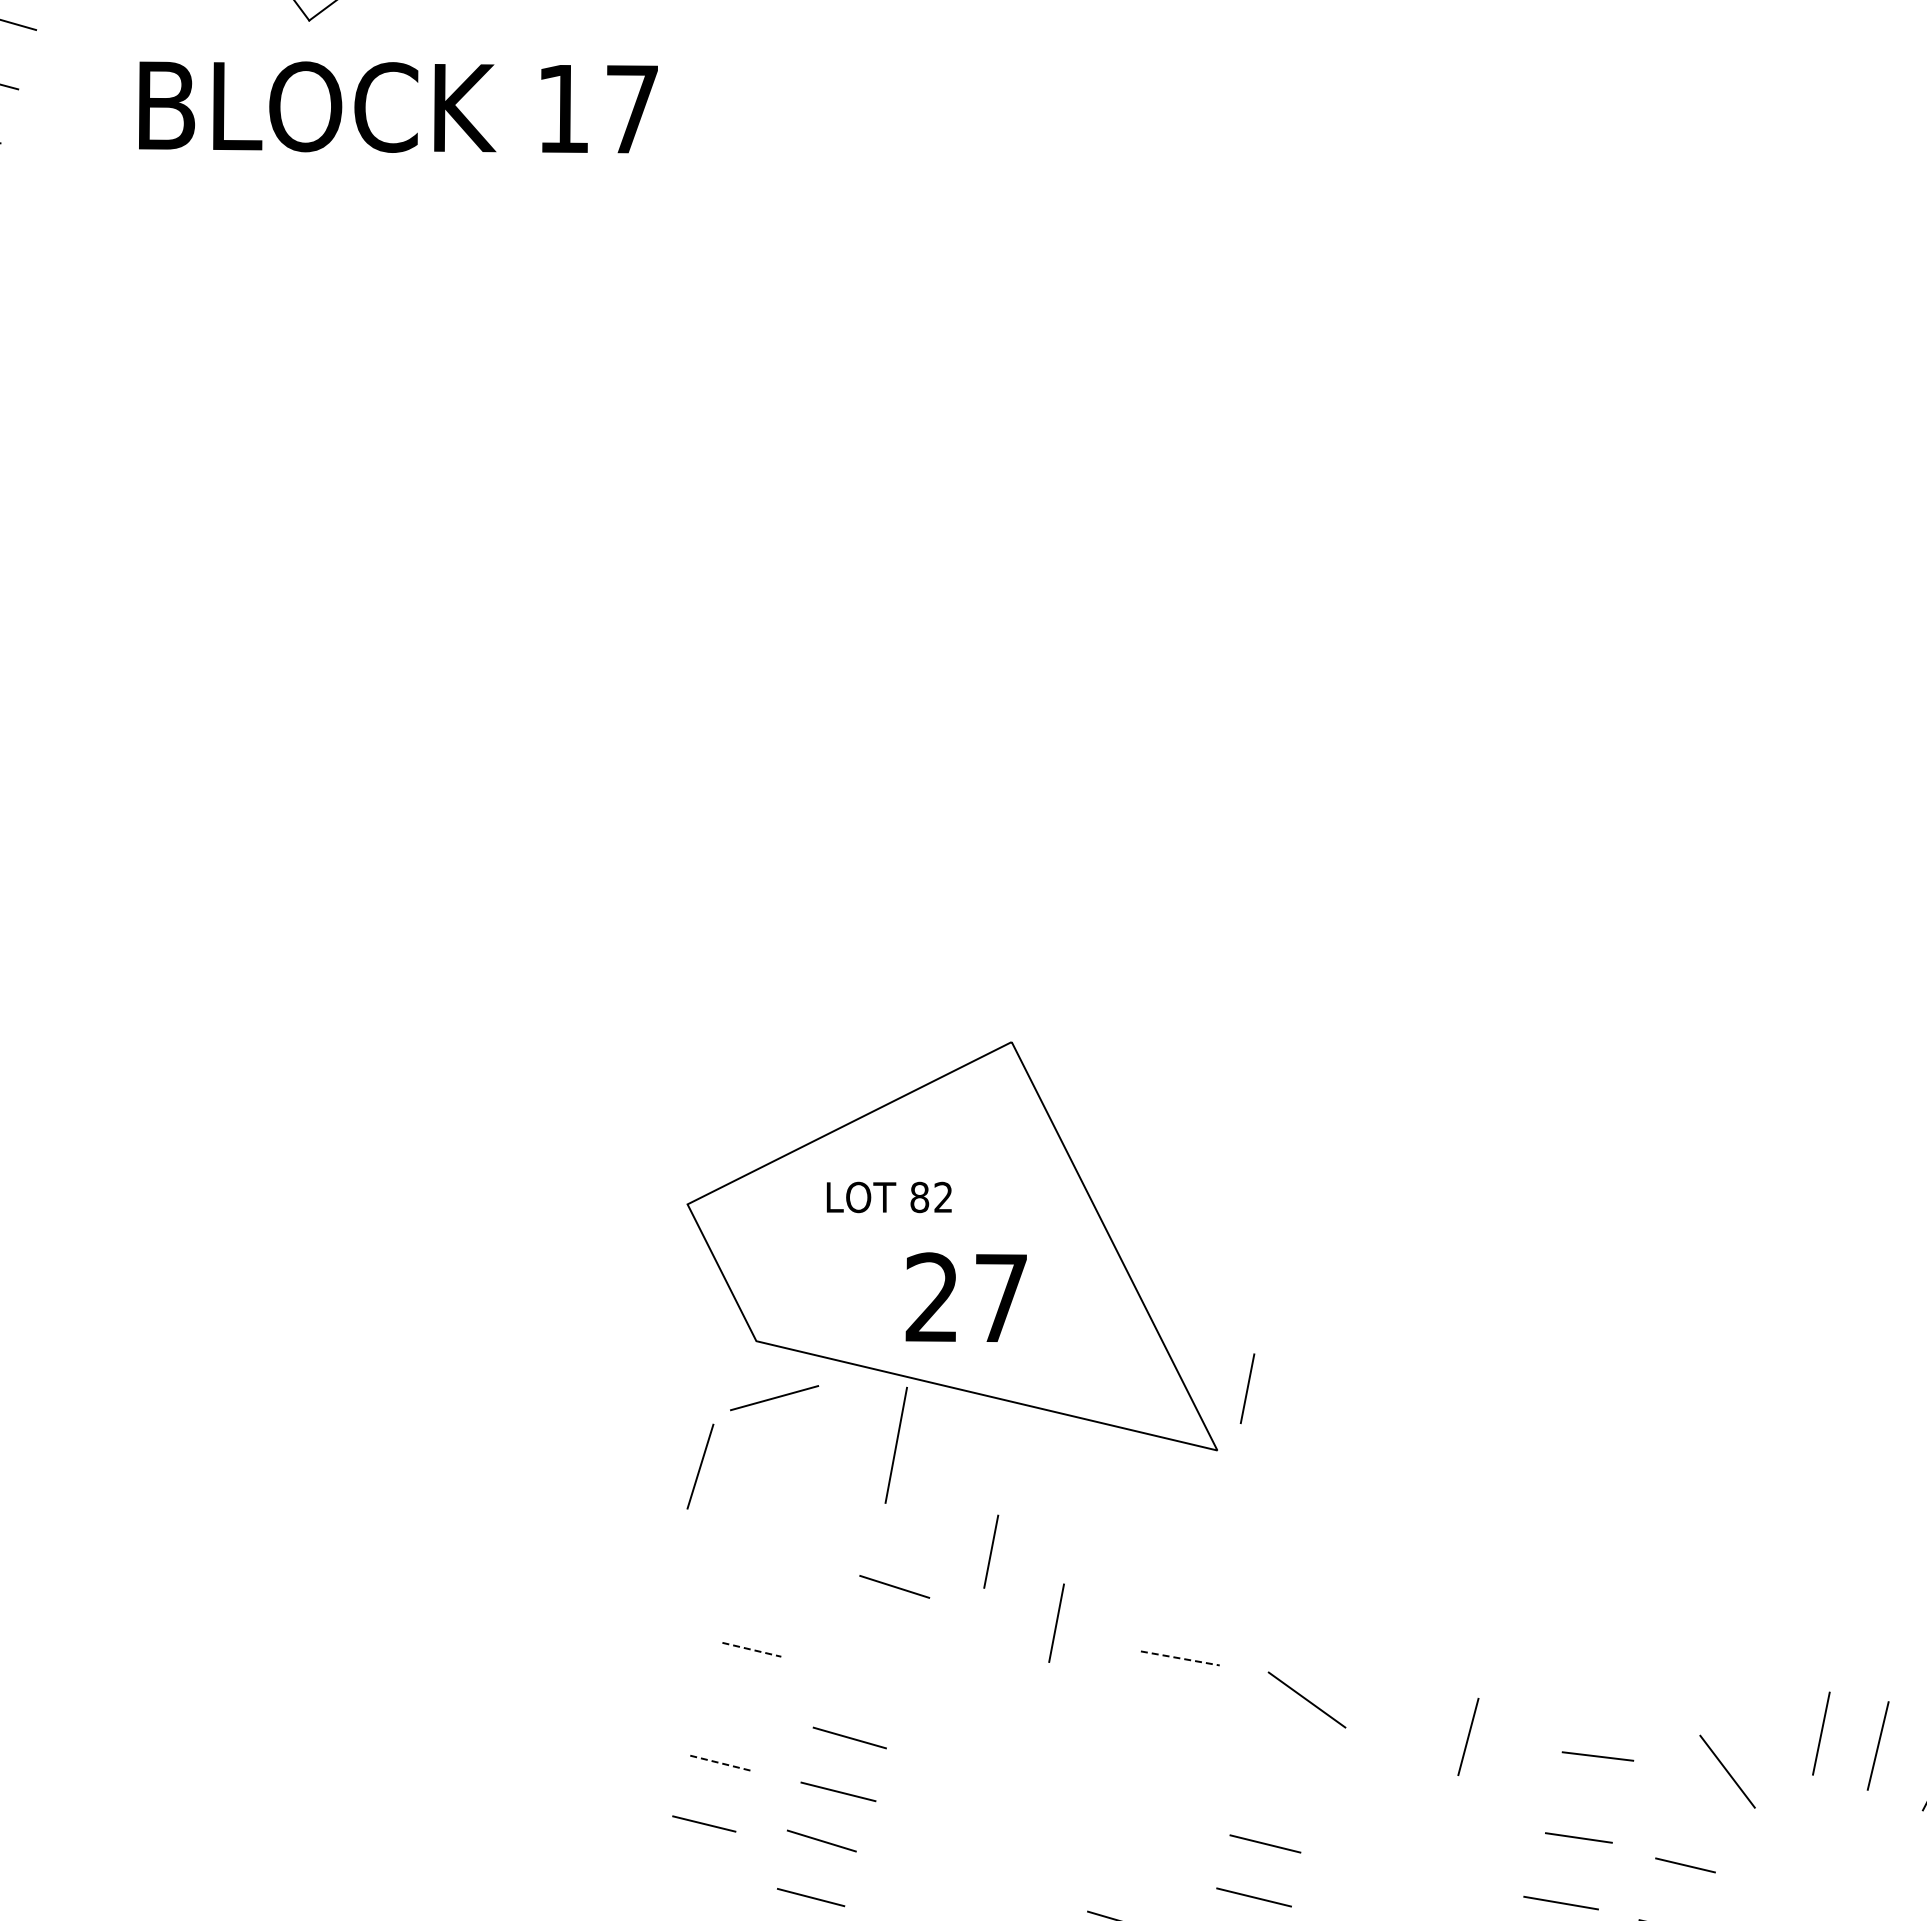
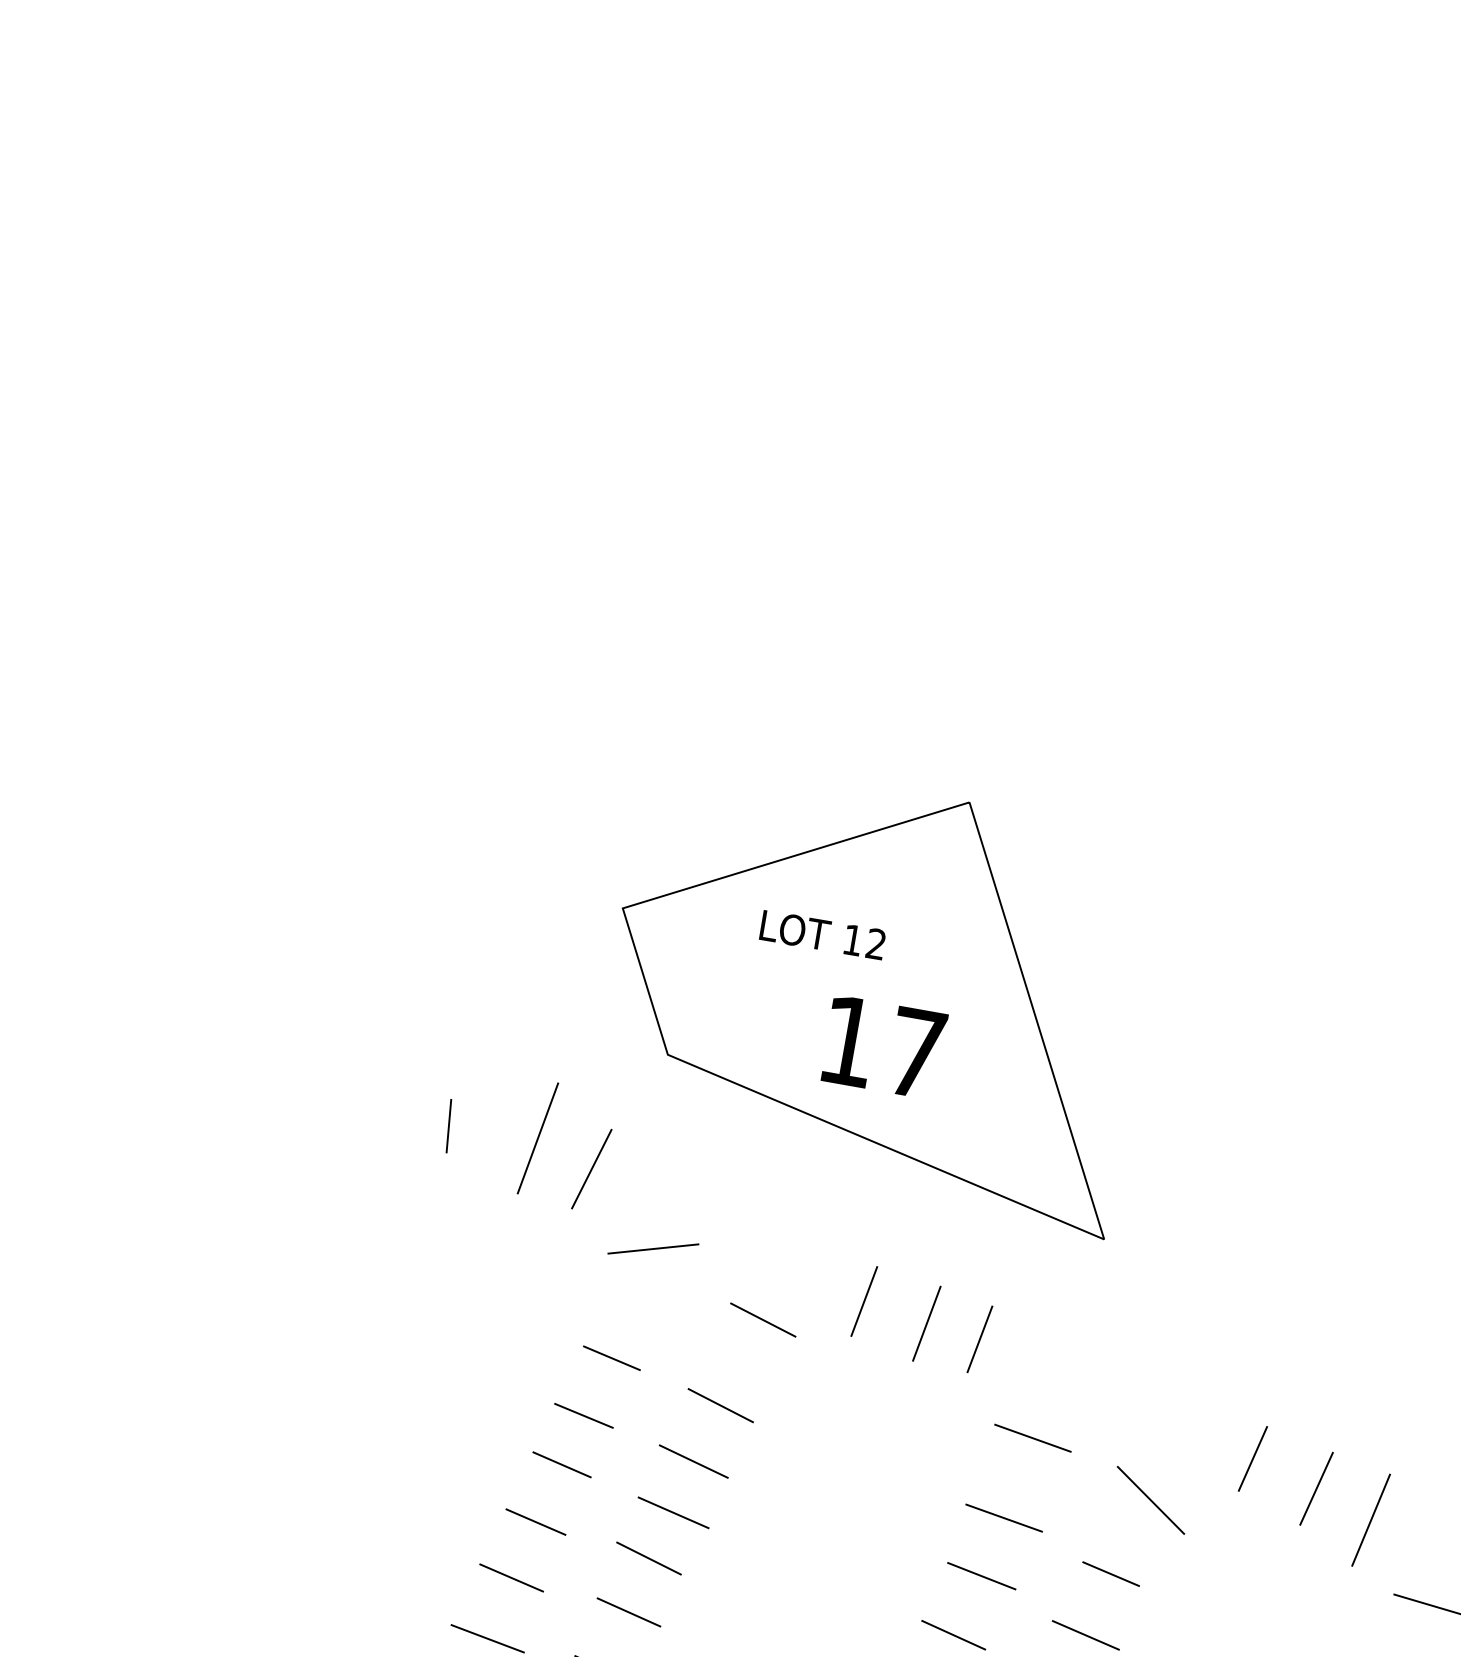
text: (919, 1197) -> (852, 940), 82 -> 12
text: (930, 1296) -> (846, 1039), 27 -> 17
line: (1247, 1388) -> (979, 1339), moved
line: (774, 1398) -> (653, 1249), moved
line: (895, 1444) -> (537, 1137), moved
line: (552, 1447) -> (449, 1125), added
line: (1056, 1622) -> (926, 1323), moved
line: (1400, 1641) -> (1252, 1458), added
line: (752, 1649) -> (612, 1358), dashed -> solid
line: (1180, 1658) -> (1033, 1438), dashed -> solid
line: (866, 1678) -> (720, 1405), added
line: (1527, 1682) -> (1371, 1519), added
line: (733, 1711) -> (583, 1416), added
line: (1468, 1736) -> (1316, 1488), moved
line: (1164, 1741) -> (1003, 1517), added
line: (720, 1763) -> (562, 1465), dashed -> solid
line: (1279, 1779) -> (1110, 1574), added
line: (1152, 1802) -> (981, 1575), added
line: (1134, 1865) -> (953, 1634), added
line: (689, 1883) -> (511, 1578), added

